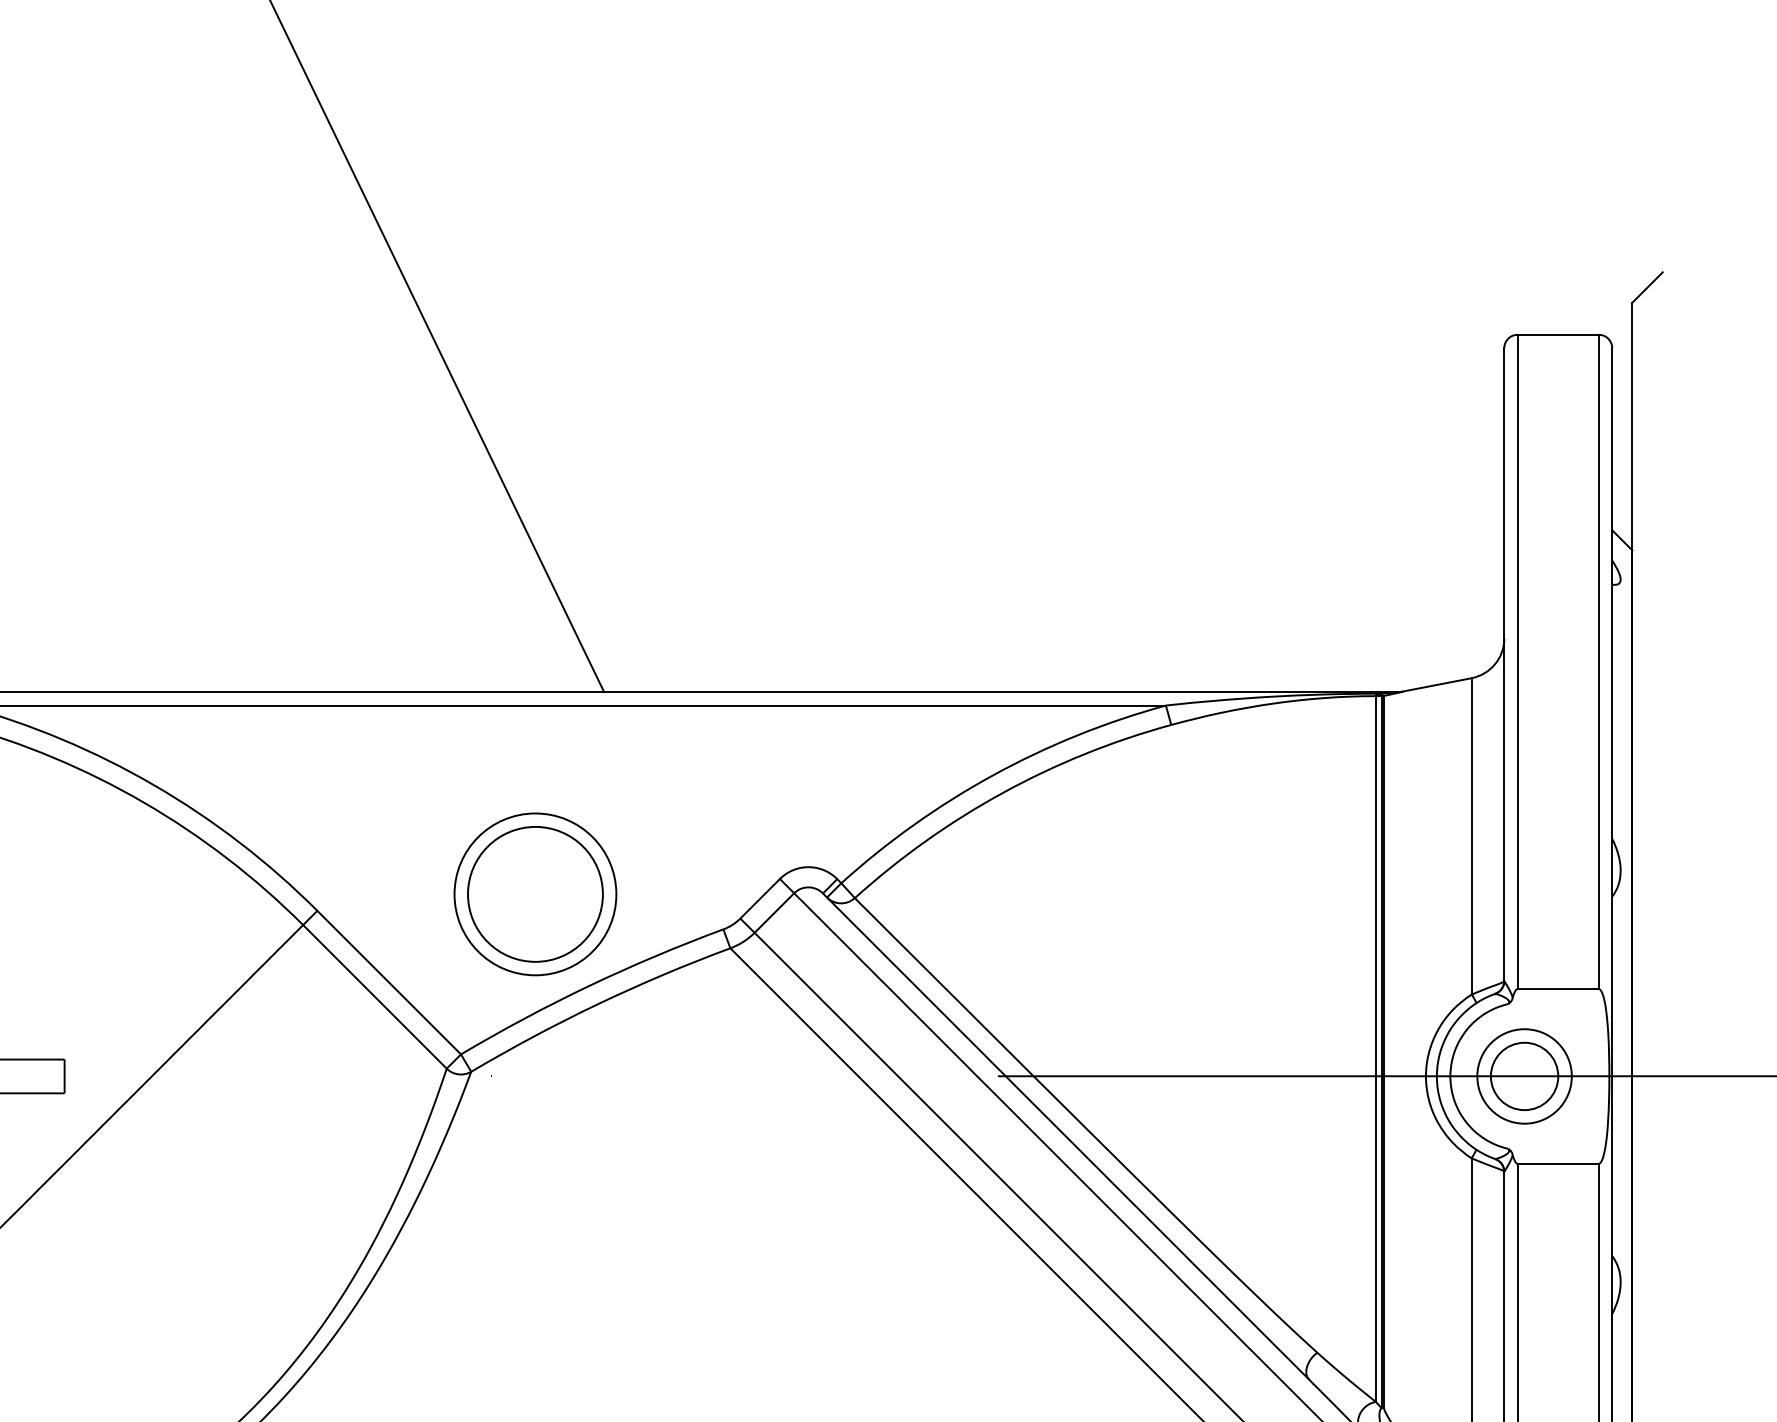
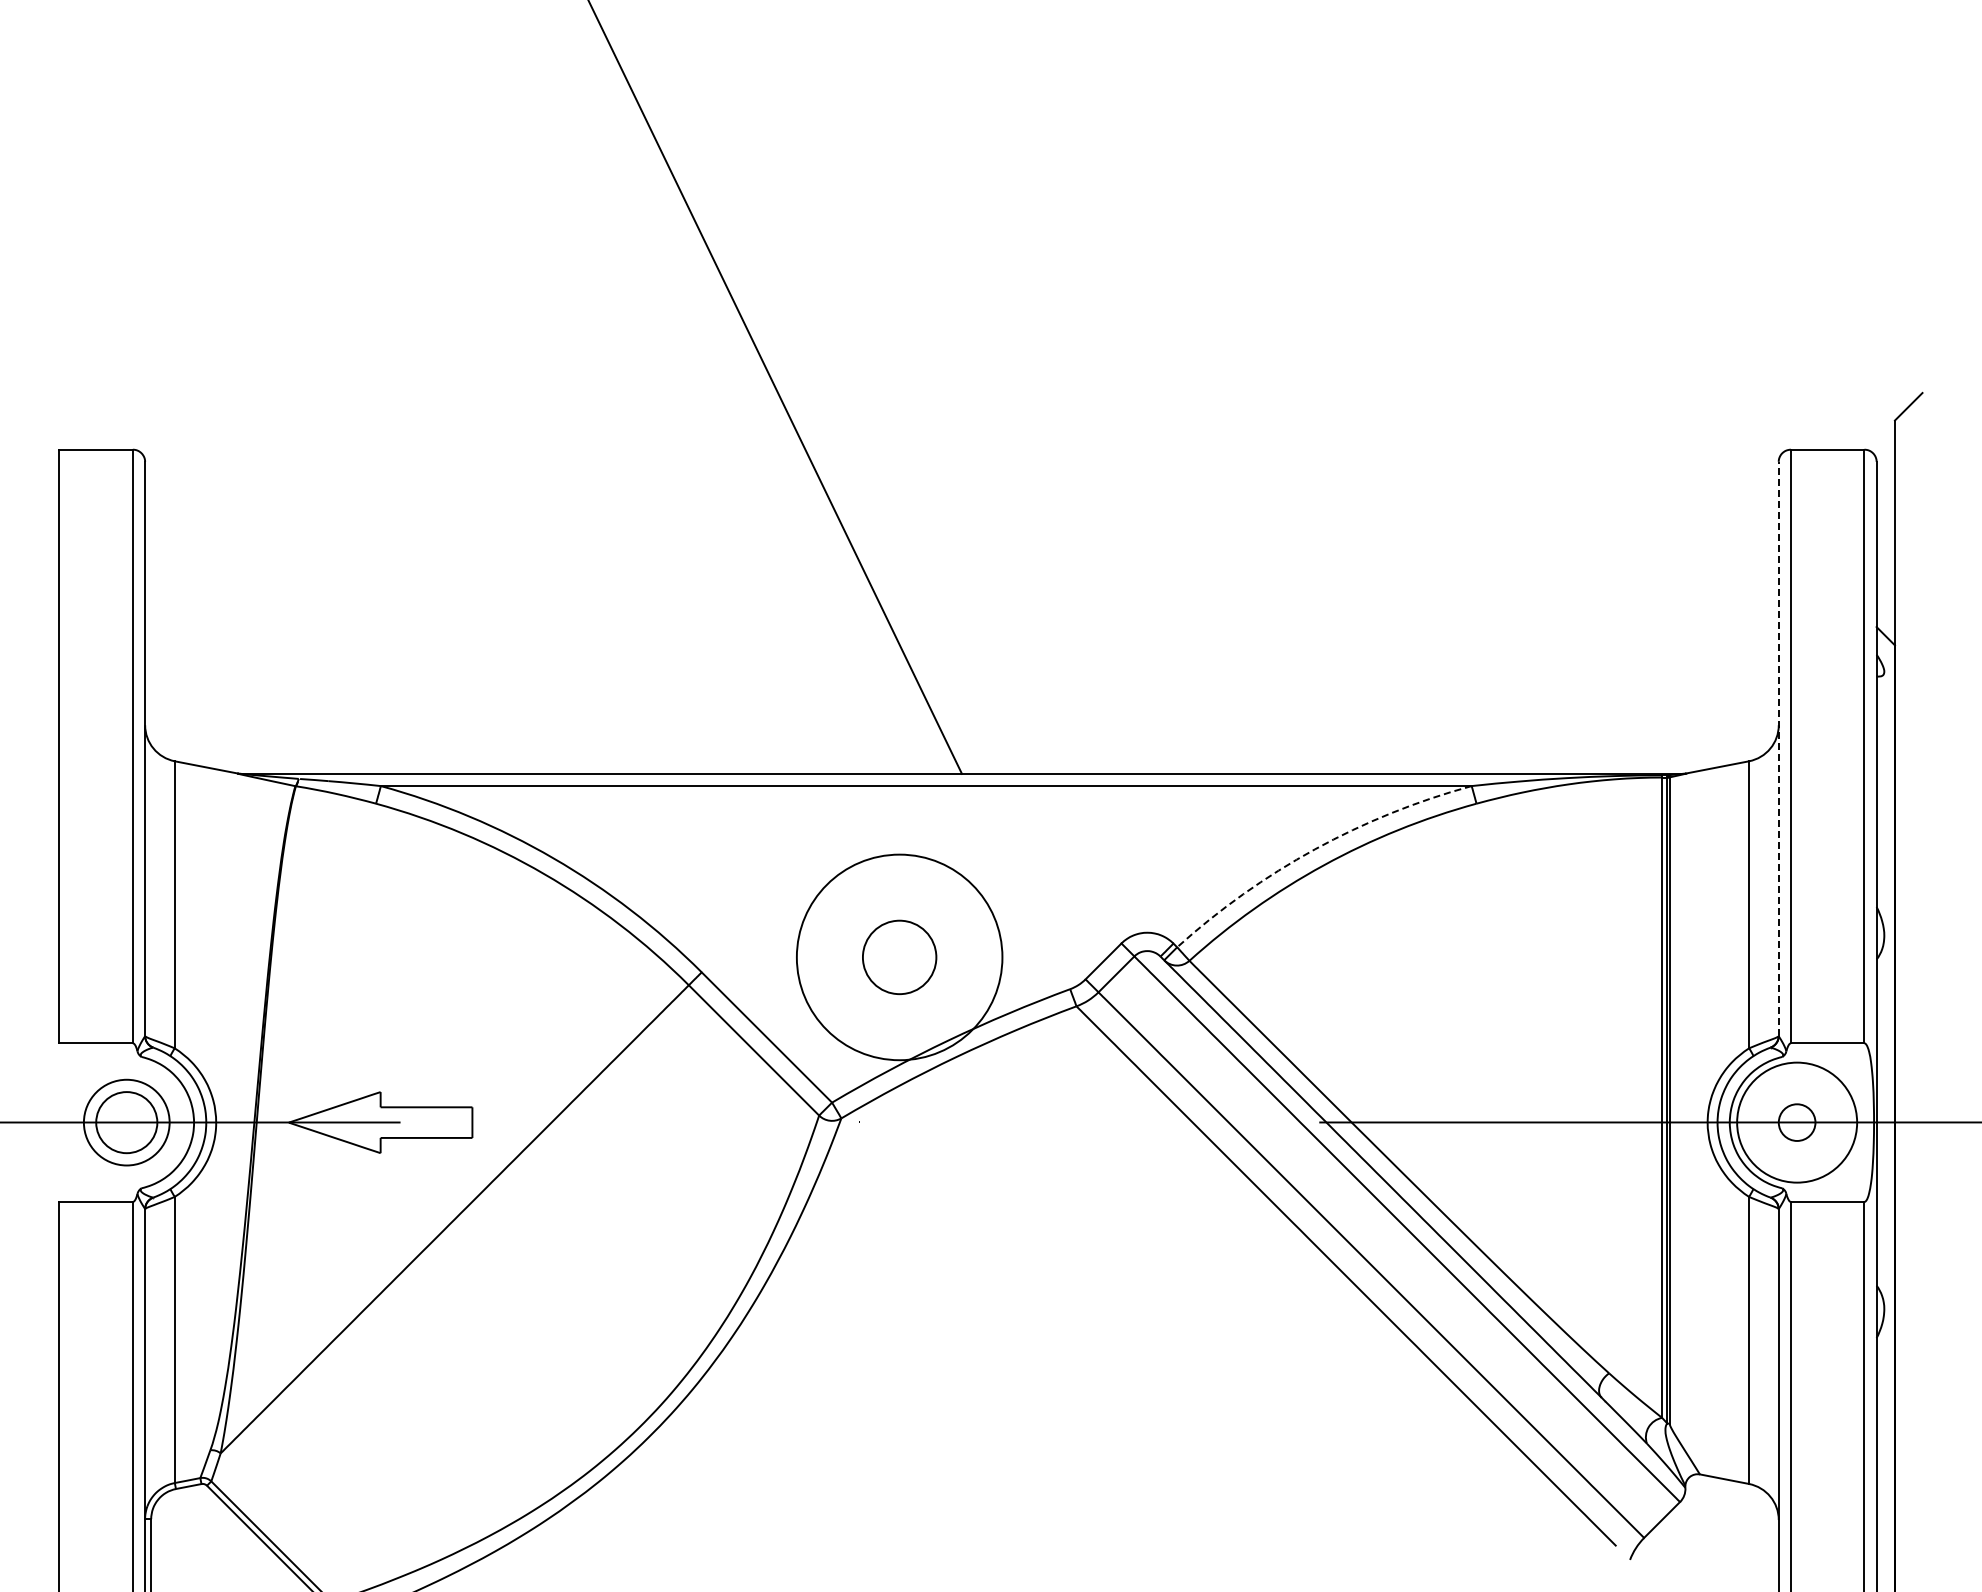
line: (1504, 664) -> (1778, 748), solid -> dashed
arc: (992, 775) -> (1314, 849), solid -> dashed
circle: (535, 894) -> (899, 957), size x0.6
circle: (535, 894) -> (899, 957), size x1.4
circle: (1523, 1076) -> (1796, 1122), size x0.6
circle: (1524, 1076) -> (1797, 1122), size x1.4

